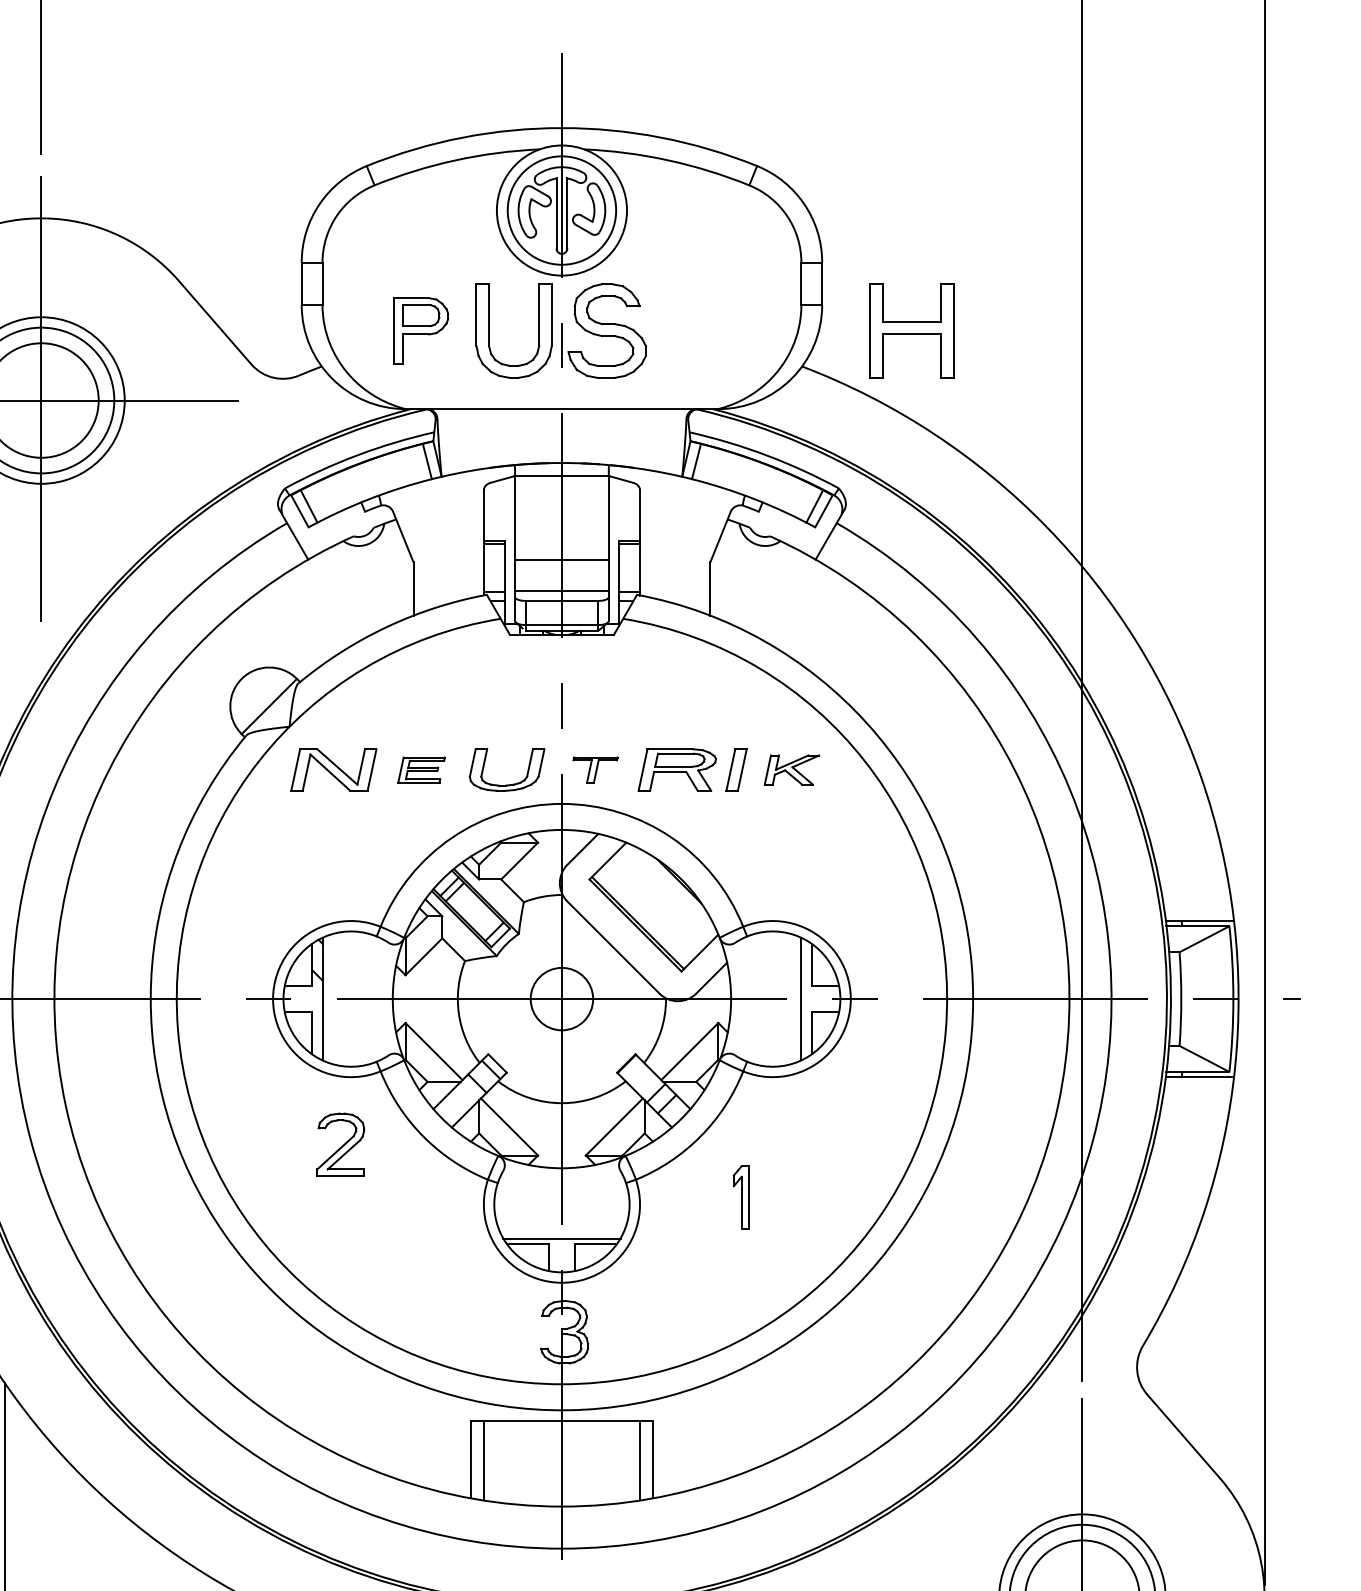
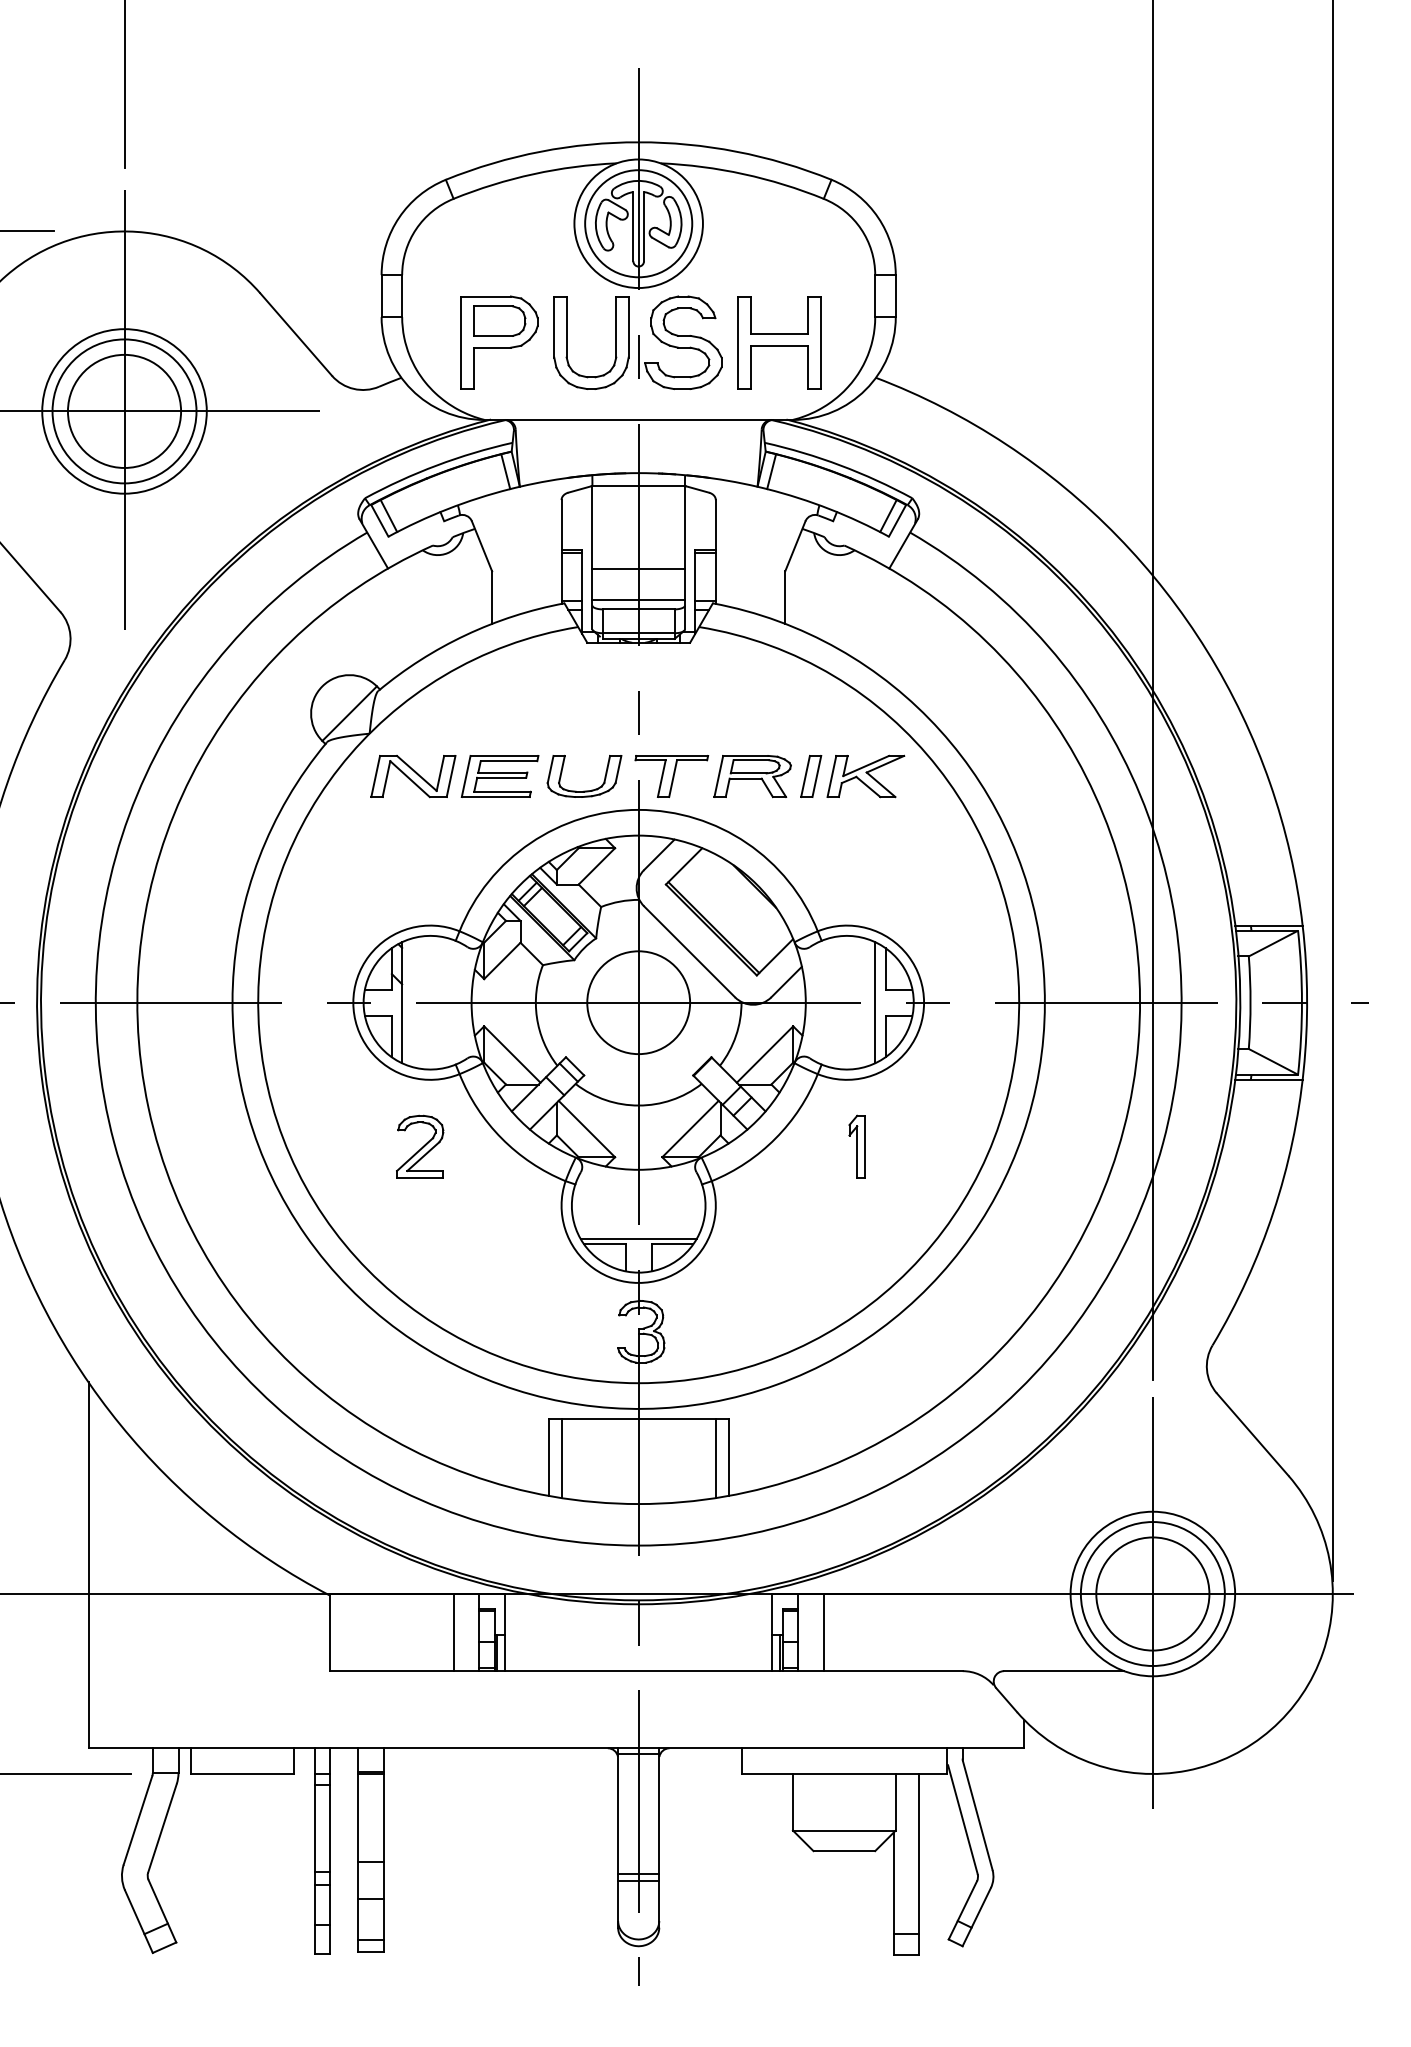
part: (421, 330) -> (499, 342), size x1.43
part: (912, 330) -> (779, 342), moved
part: (421, 770) -> (499, 776), size x1.67
part: (595, 770) -> (671, 776), size x1.67
part: (791, 770) -> (865, 776), size x1.43
circle: (561, 998) -> (638, 1002), size x1.67
part: (740, 1197) -> (856, 1146), moved

